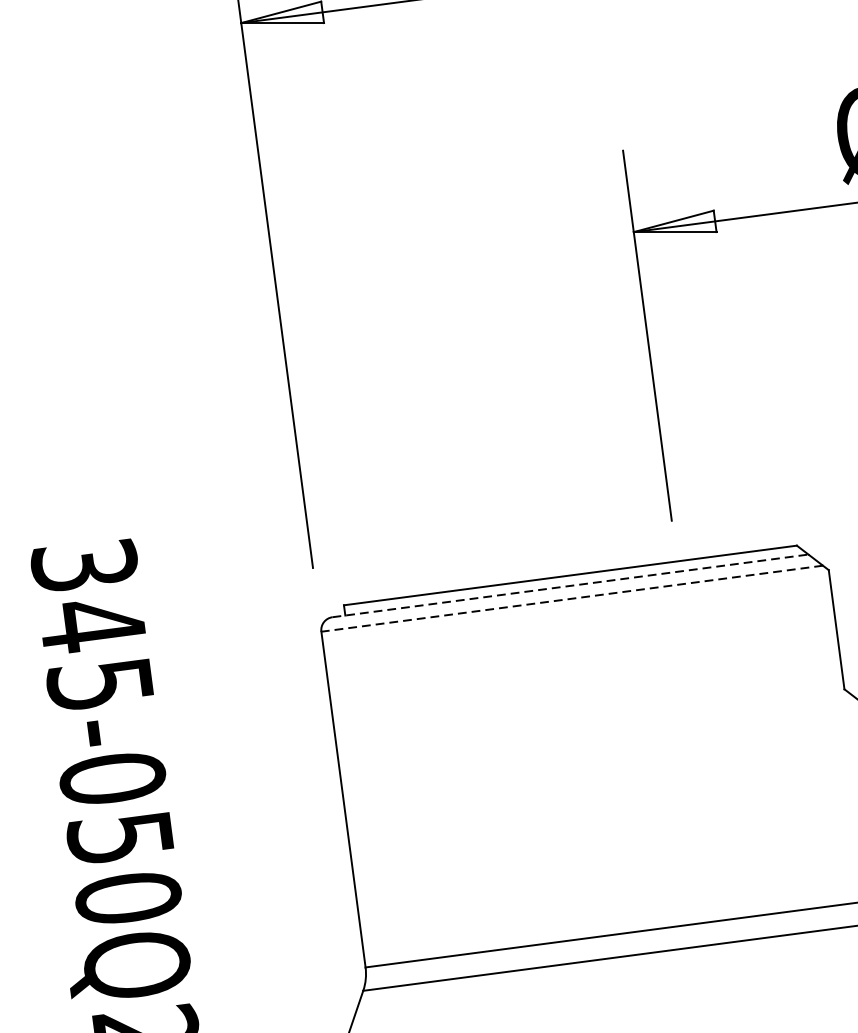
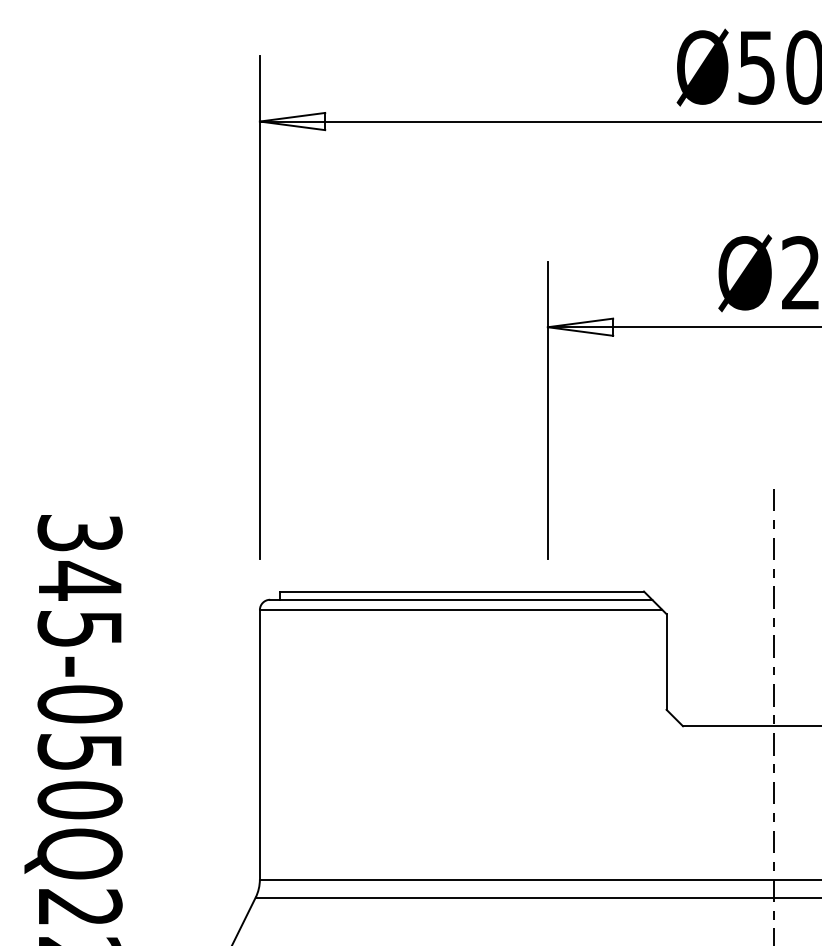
line: (570, 585) -> (461, 599), dashed -> solid
line: (571, 599) -> (460, 610), dashed -> solid

